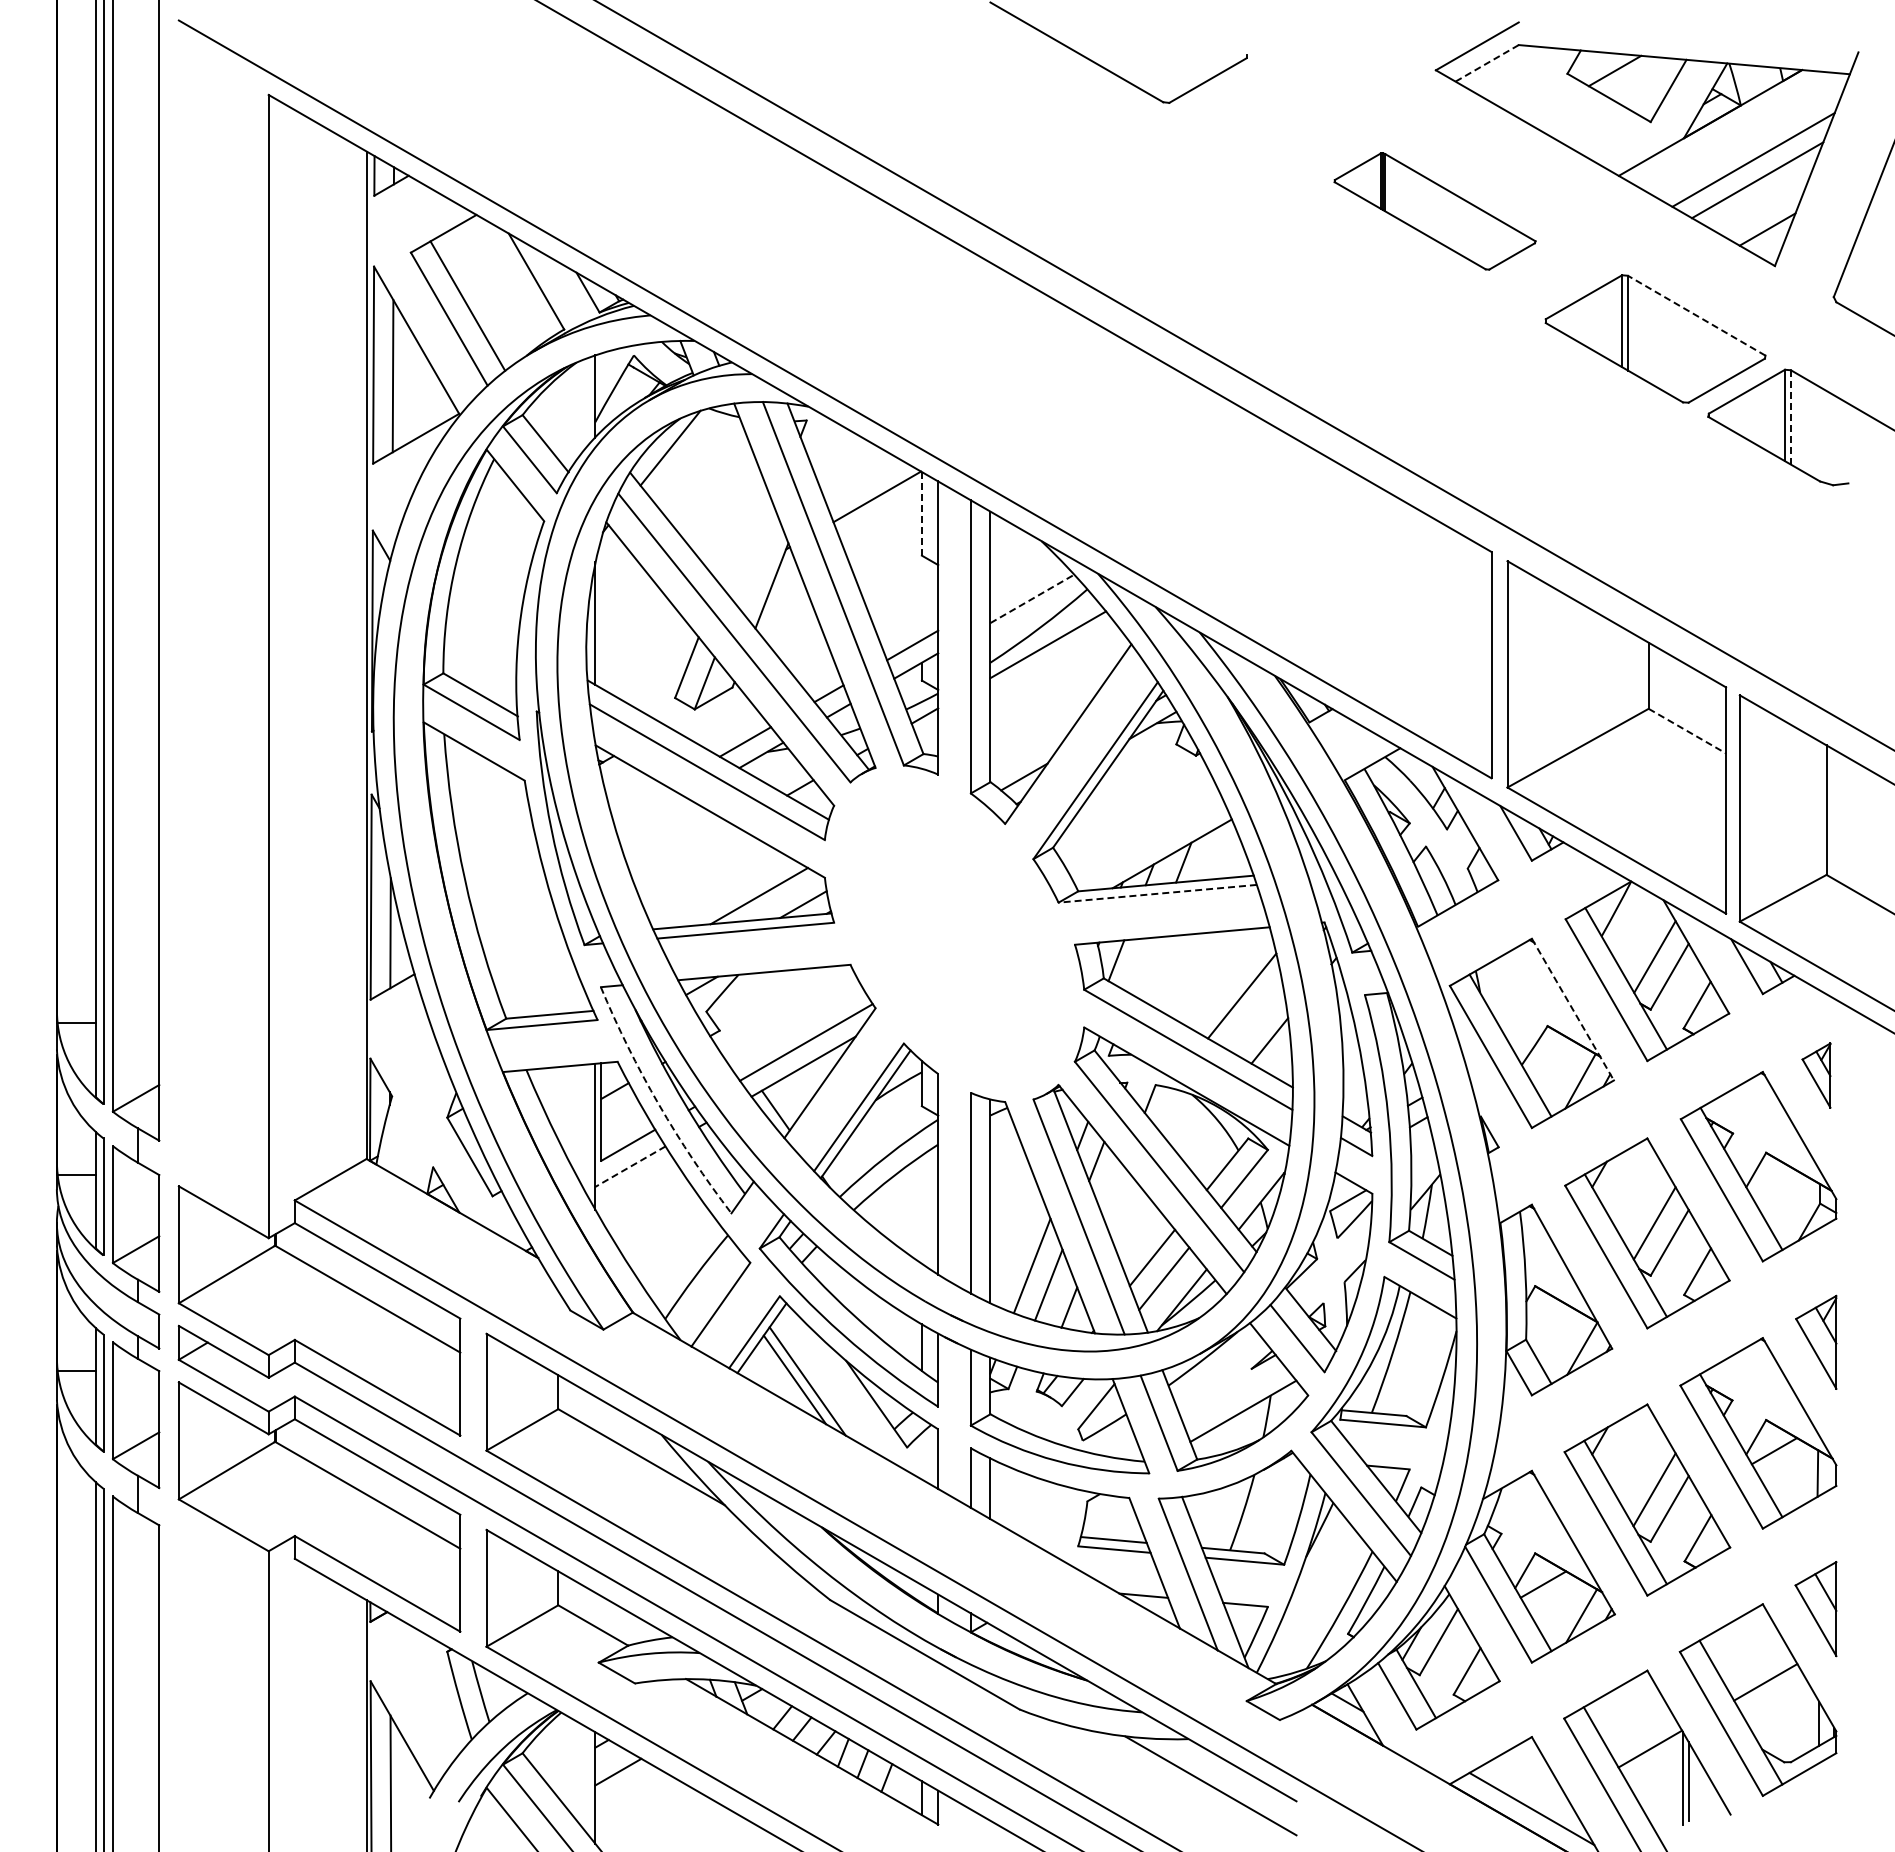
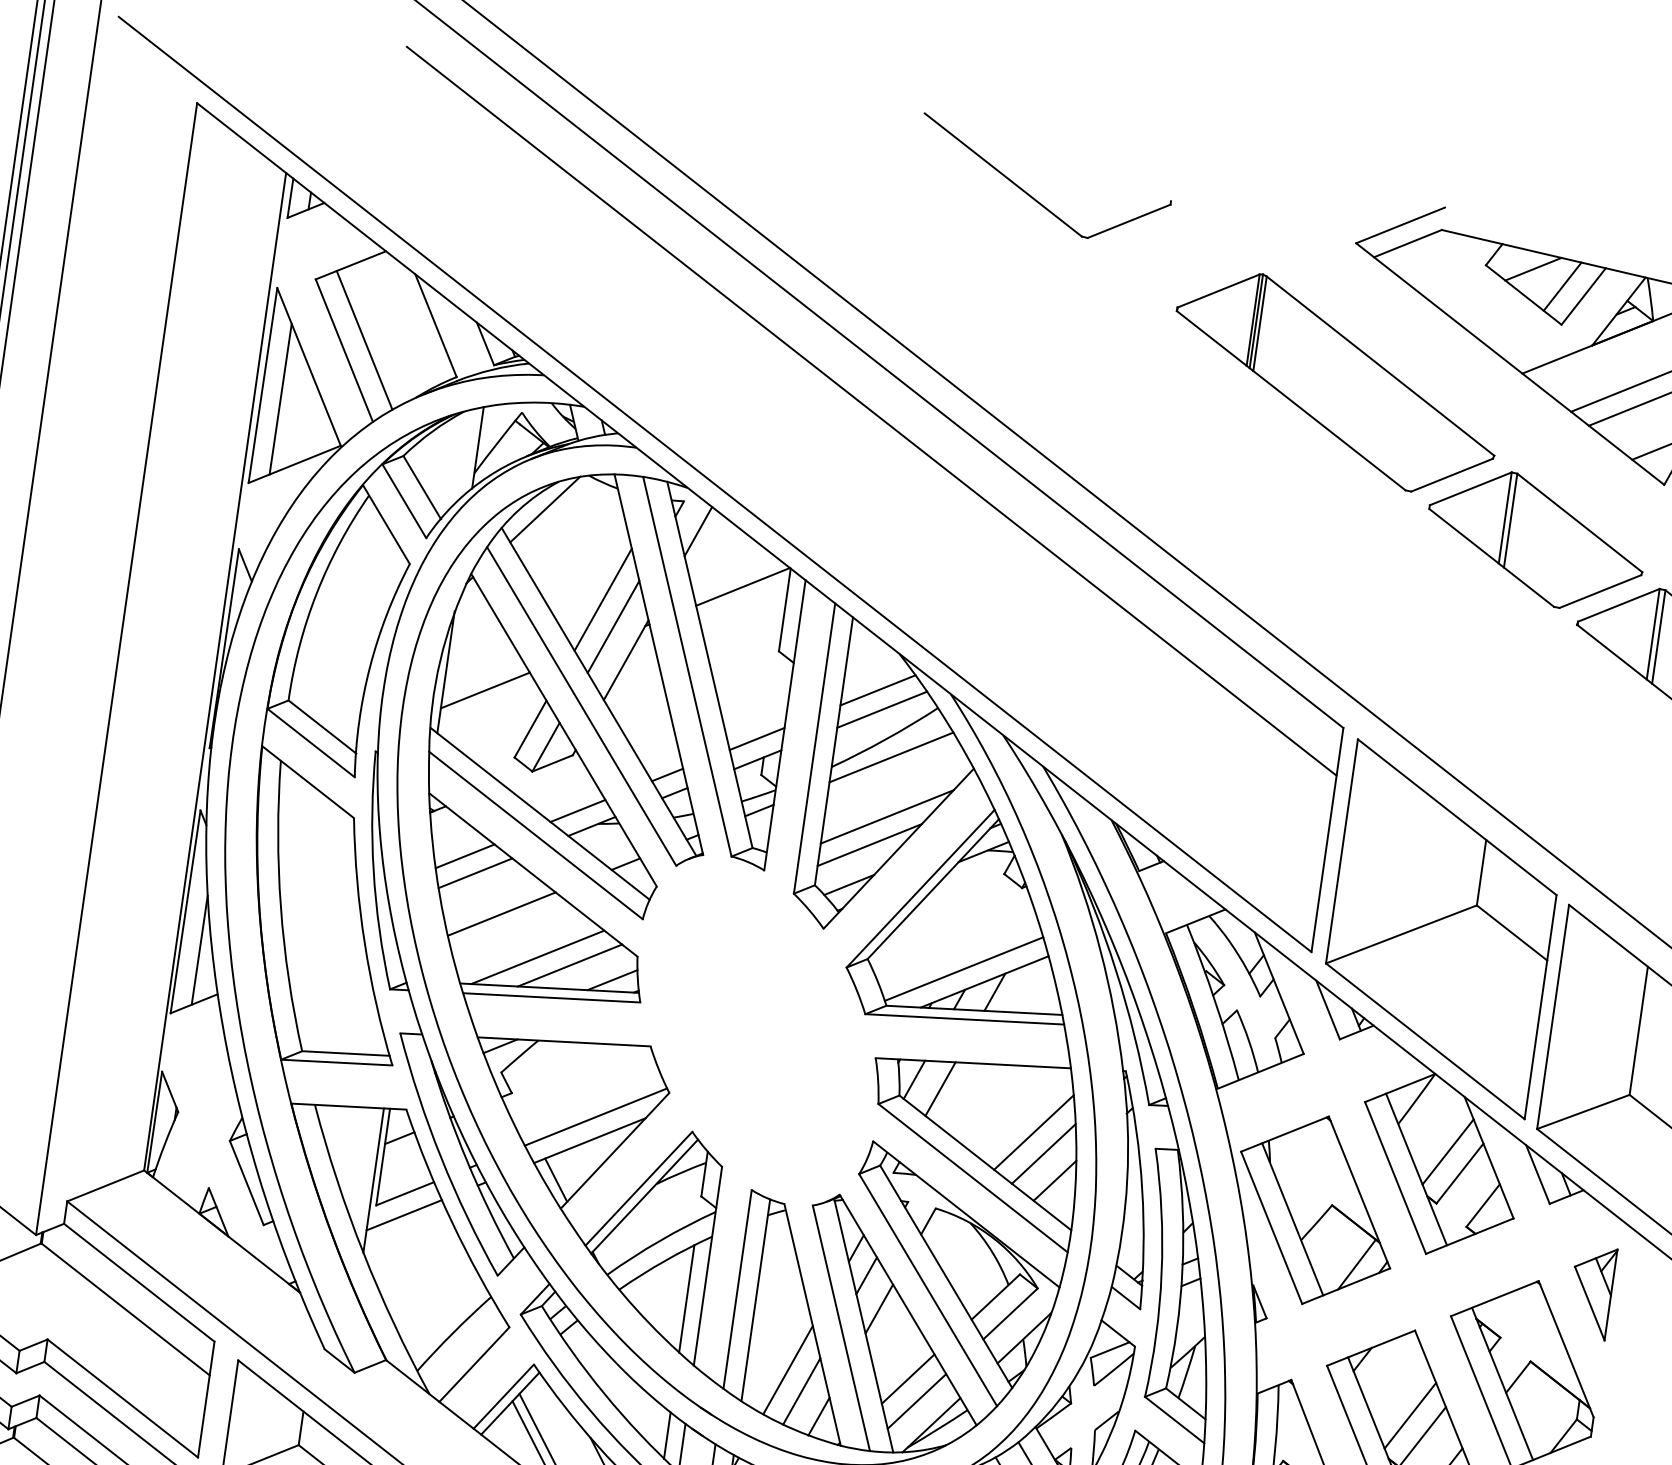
line: (1487, 63) -> (1408, 243), dashed -> solid
line: (1646, 83) -> (1562, 286), added
part: (1434, 211) -> (1334, 382), size x1.67
line: (979, 304) -> (871, 410), added
line: (1696, 315) -> (1579, 522), dashed -> solid
line: (1790, 417) -> (1658, 636), dashed -> solid
line: (825, 448) -> (698, 531), added
line: (921, 513) -> (784, 609), dashed -> solid
line: (740, 528) -> (603, 598), added
line: (754, 554) -> (613, 626), added
line: (1025, 580) -> (878, 690), added
line: (1032, 598) -> (882, 709), dashed -> solid
line: (636, 635) -> (485, 690), added
line: (1052, 704) -> (887, 817), added
line: (1687, 731) -> (1512, 933), dashed -> solid
line: (1038, 734) -> (869, 844), added
line: (639, 802) -> (464, 855), added
line: (652, 817) -> (475, 872), added
line: (1149, 843) -> (963, 968), added
line: (684, 854) -> (501, 913), added
line: (726, 892) -> (538, 957), added
line: (1157, 893) -> (964, 1019), dashed -> solid
line: (1143, 965) -> (940, 1088), added
line: (1572, 1009) -> (1359, 1192), dashed -> solid
line: (1254, 1015) -> (1043, 1153), added
part: (1816, 1075) -> (1591, 1292), size x1.43
arc: (658, 1104) -> (440, 1157), dashed -> solid
line: (630, 1166) -> (404, 1215), dashed -> solid
line: (1113, 1192) -> (878, 1308), added
line: (921, 1209) -> (686, 1298), added

